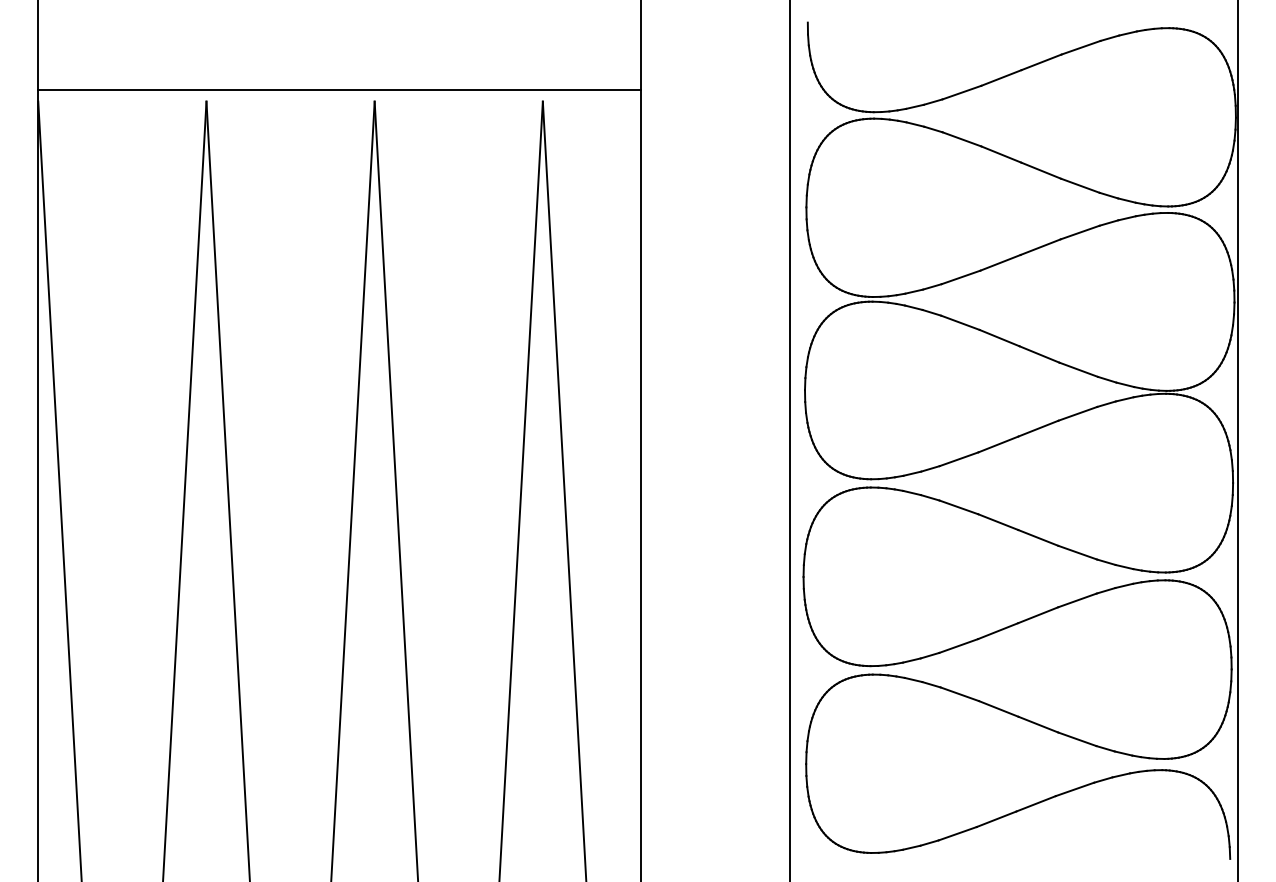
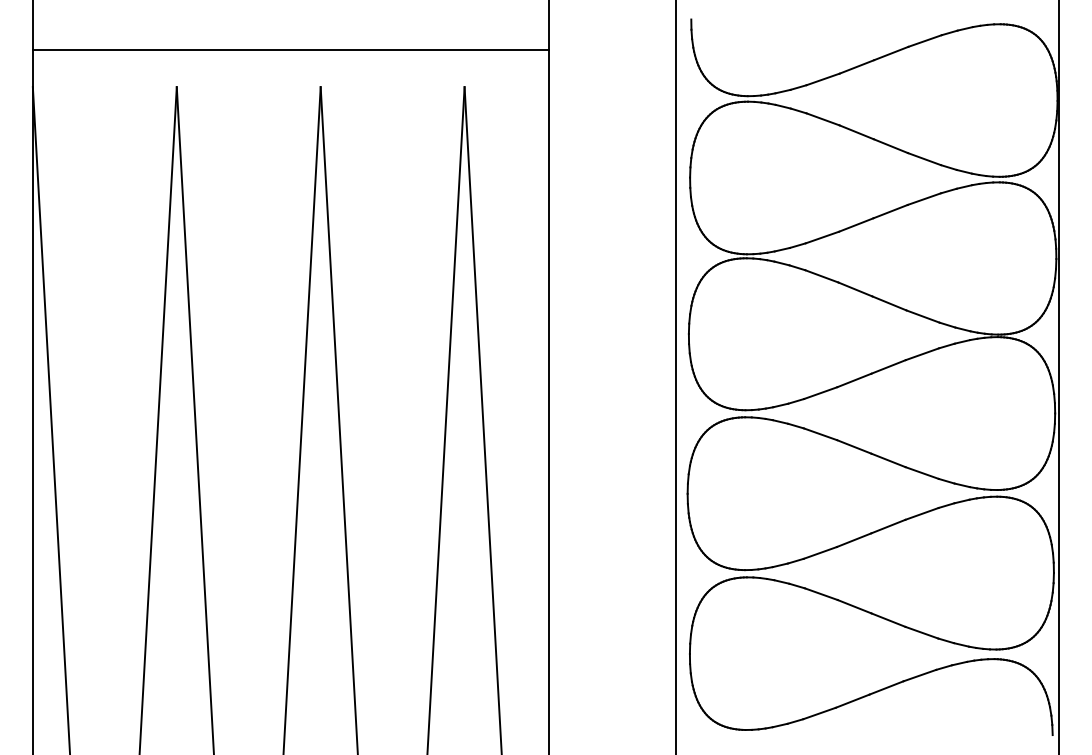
line: (339, 89) -> (290, 50), moved

